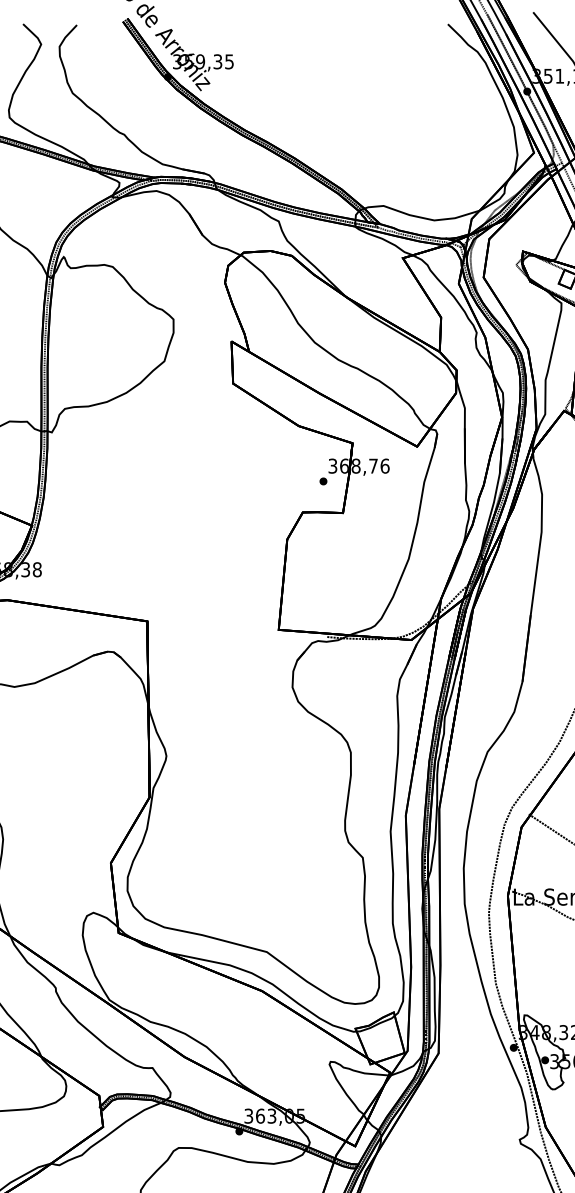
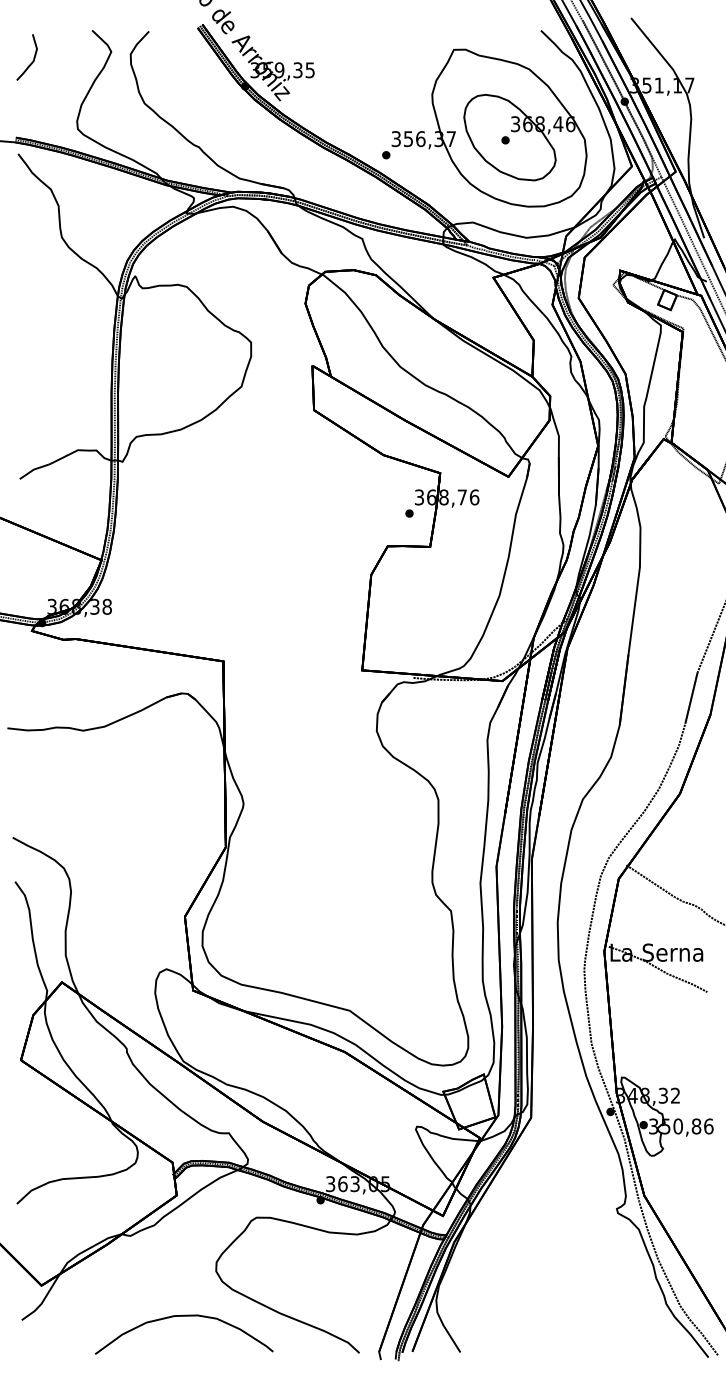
part: (394, 115) -> (484, 127), added

